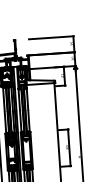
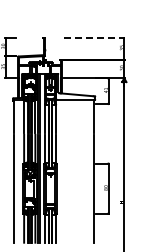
line: (51, 37) -> (94, 37), solid -> dashed

